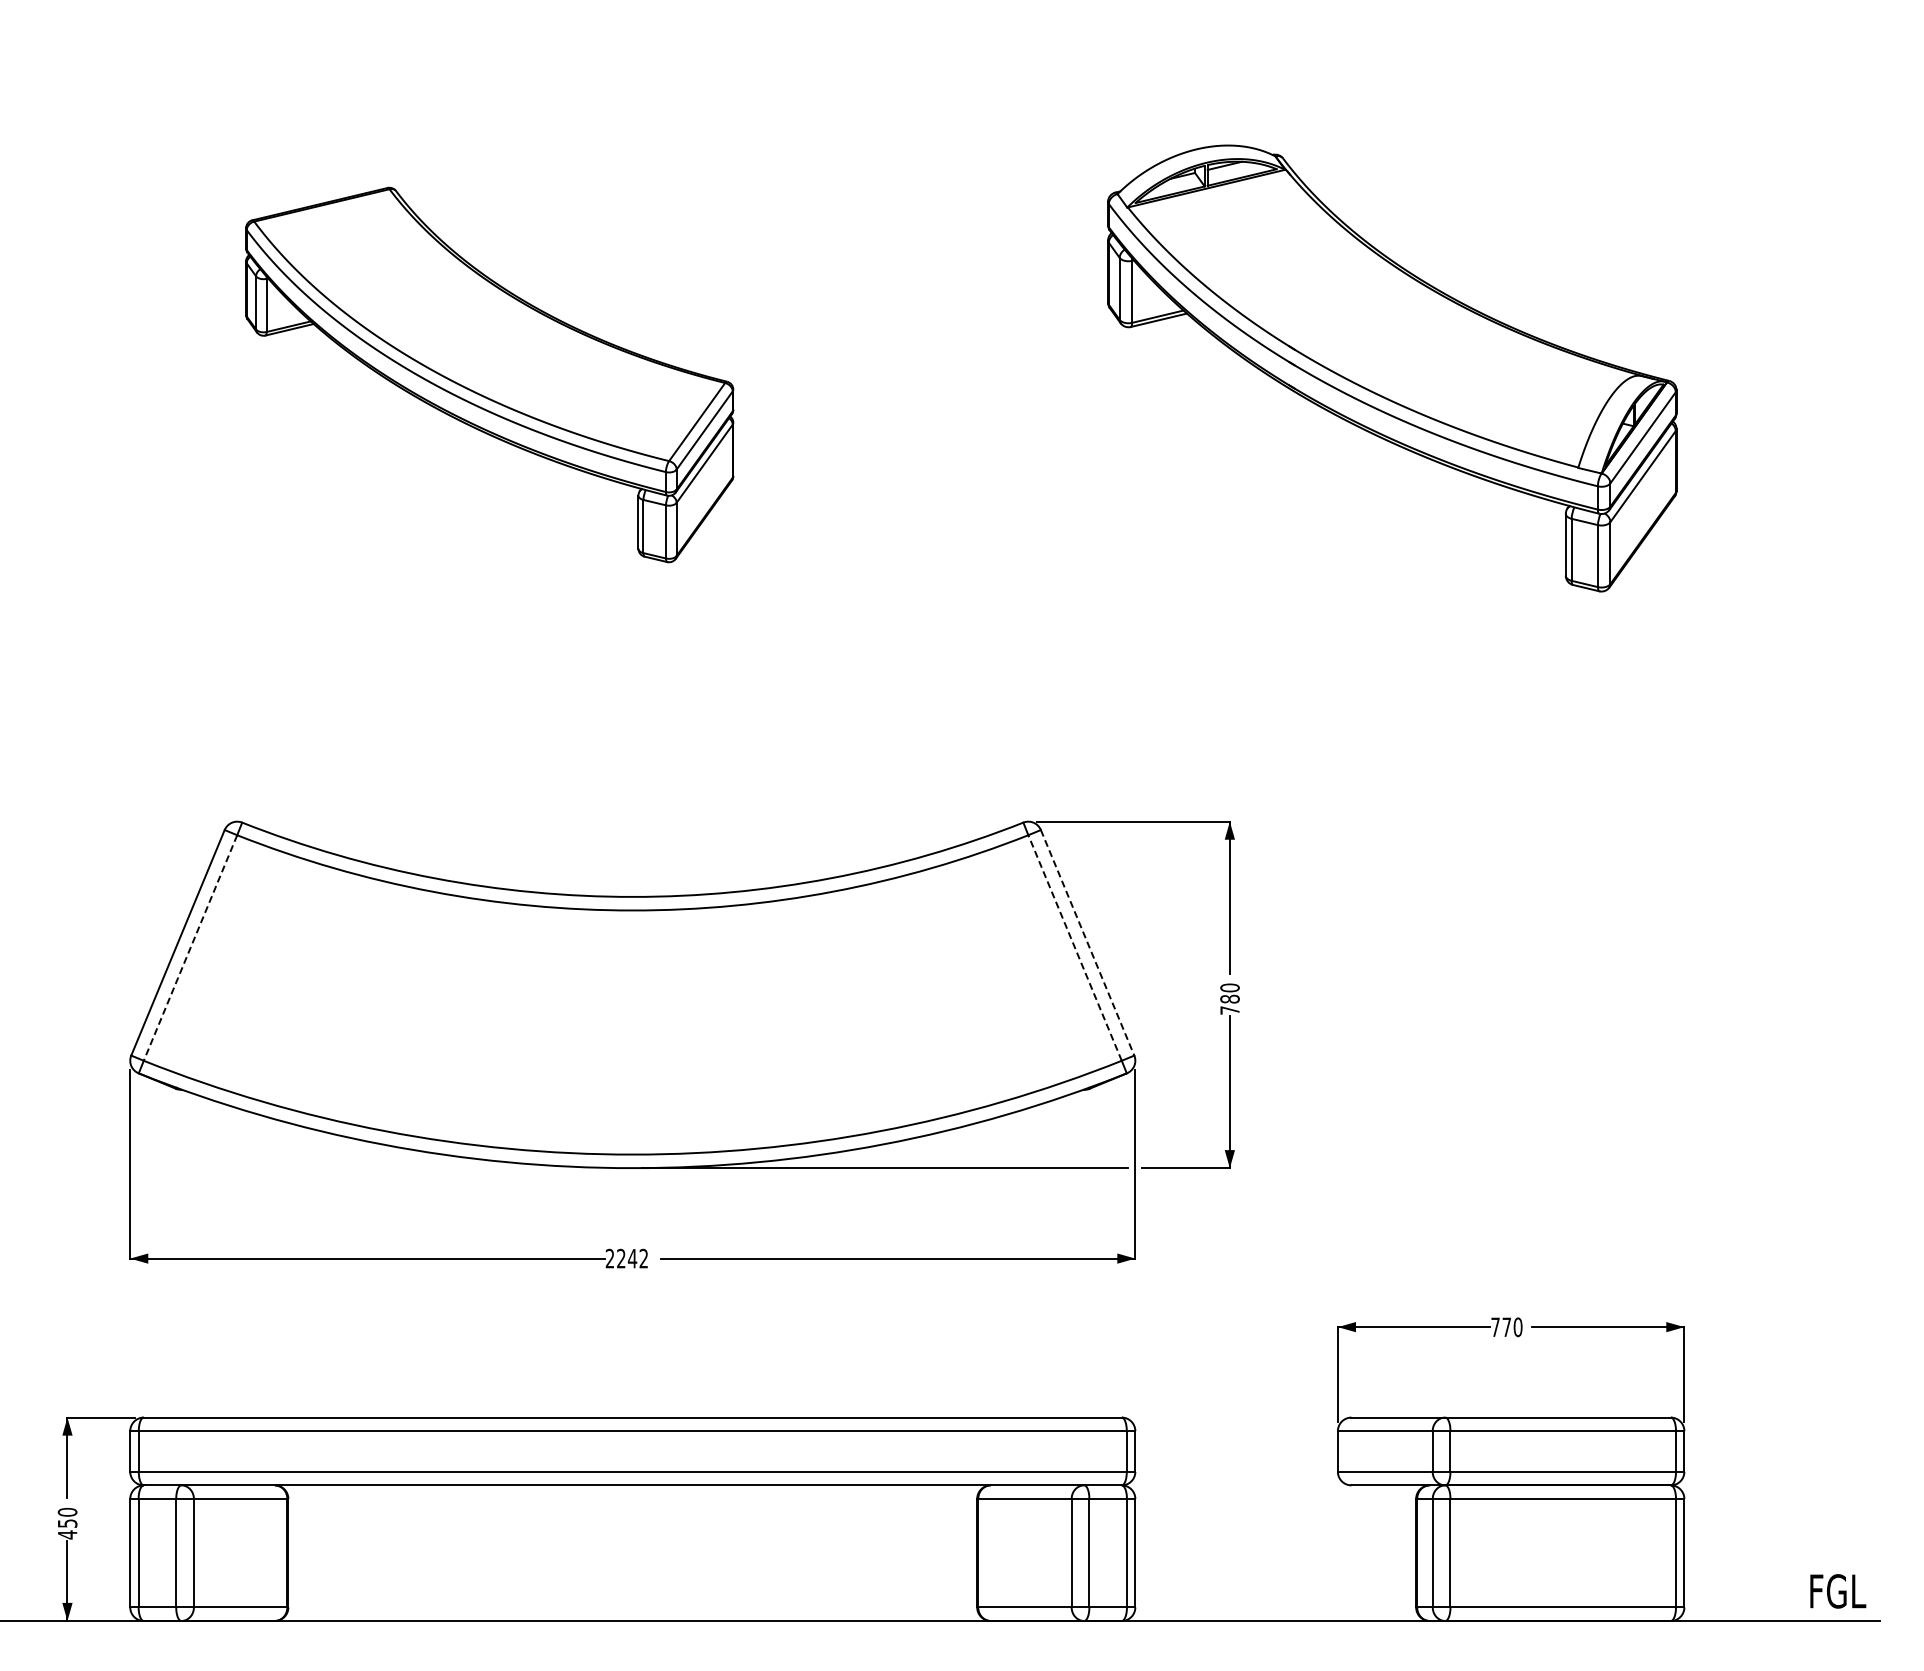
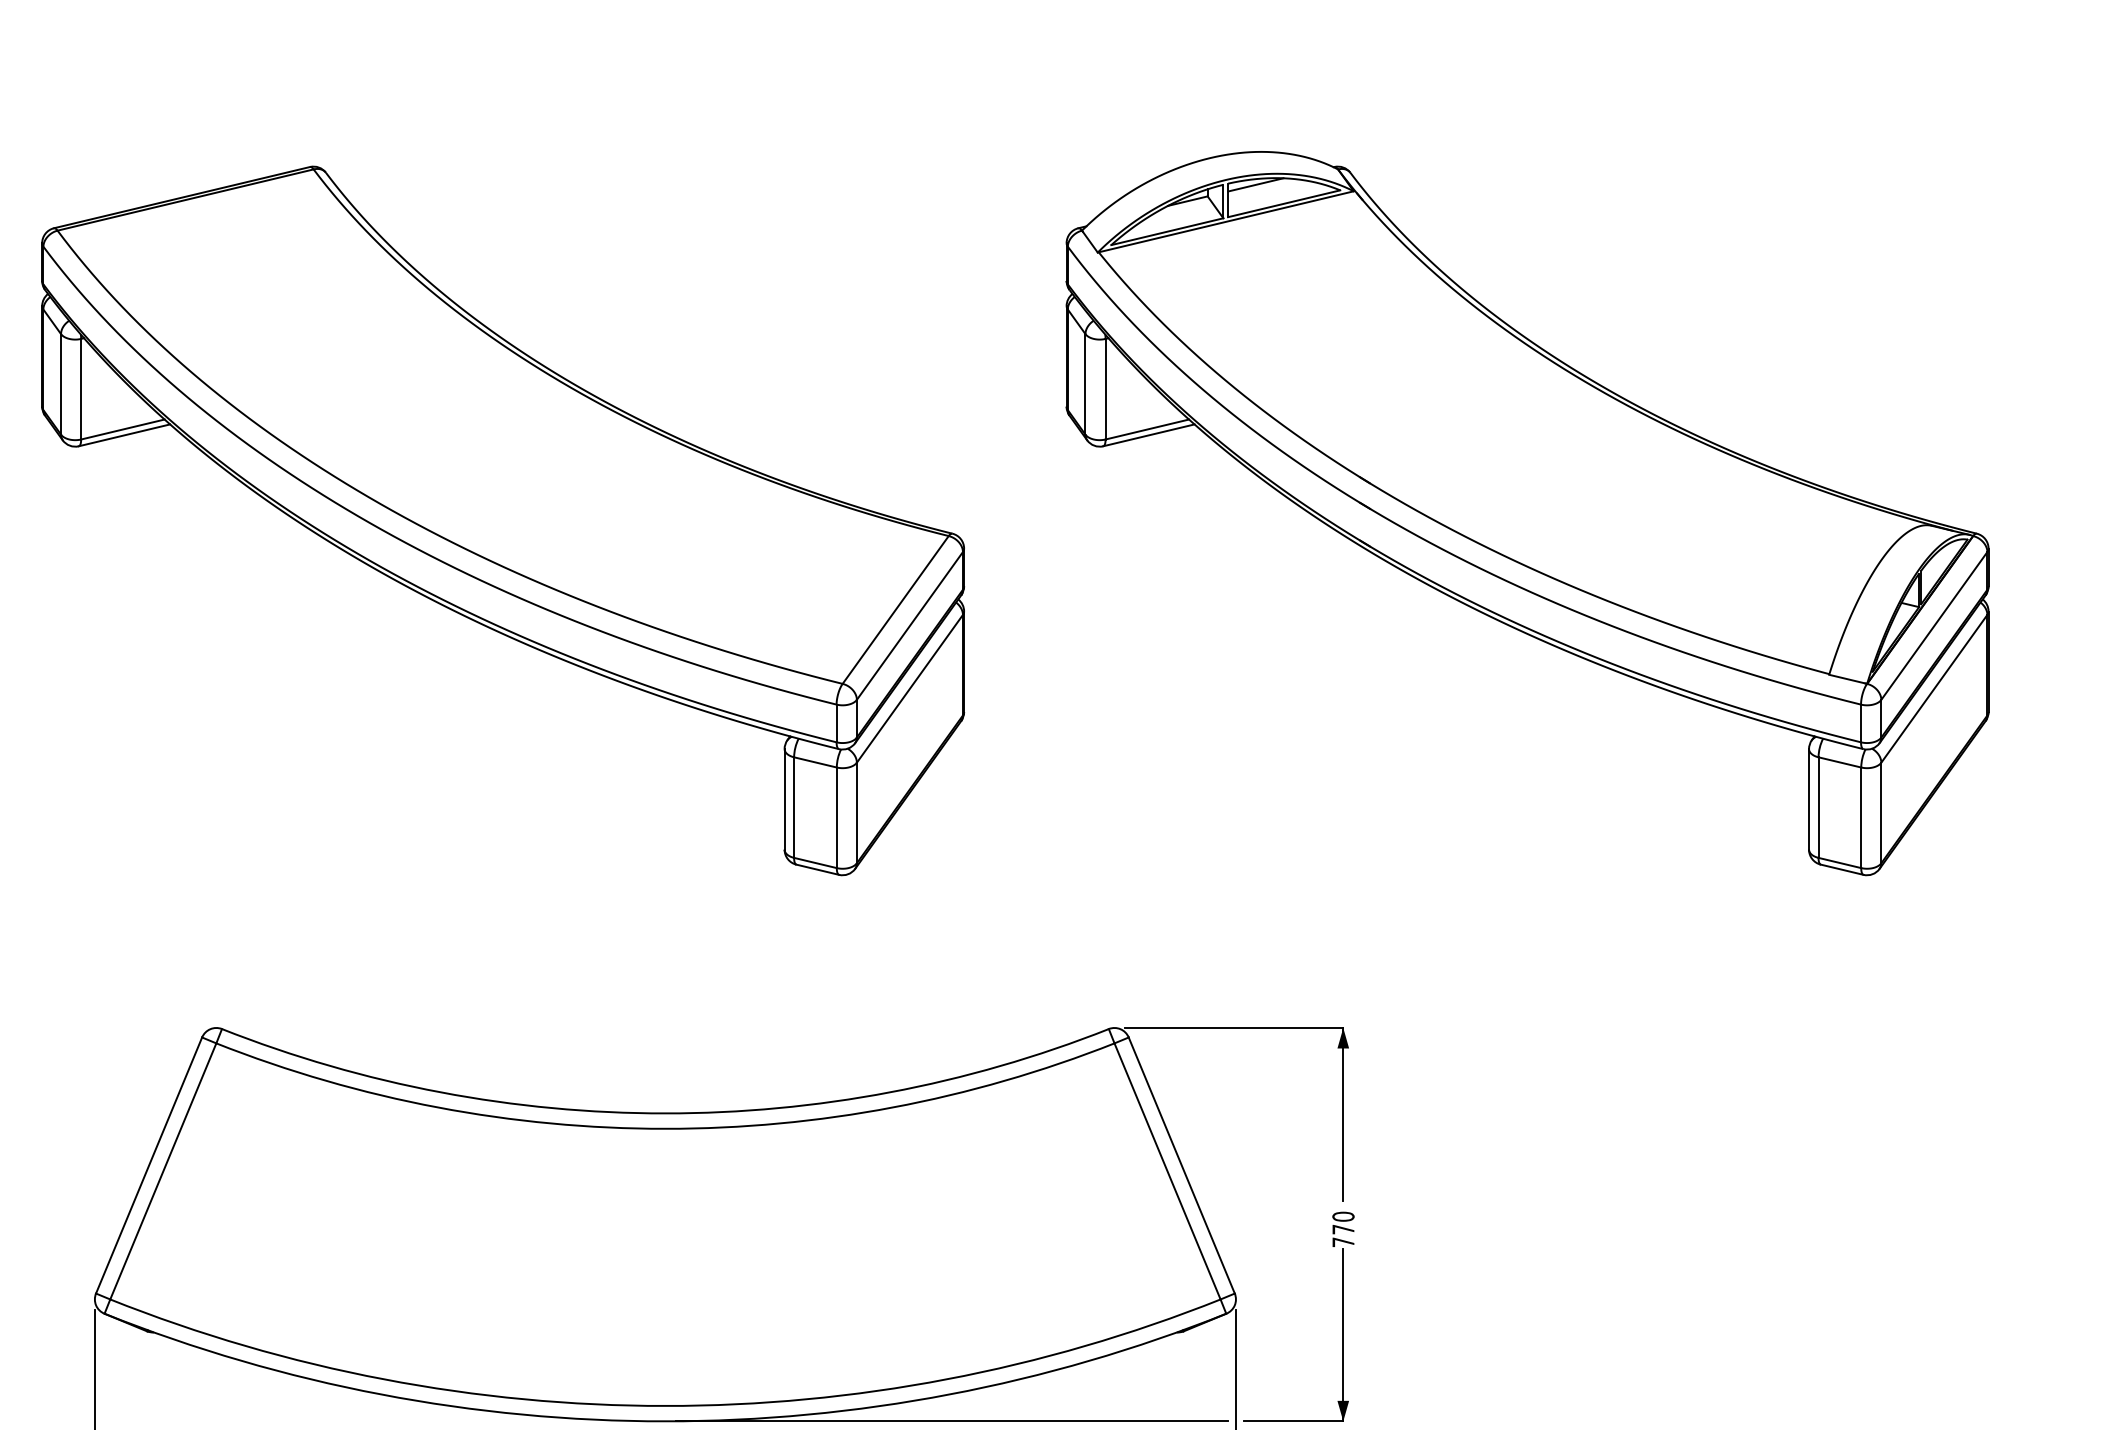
part: (1392, 368) -> (1527, 513), size x1.43
part: (489, 374) -> (502, 520), size x1.67
line: (1087, 943) -> (1181, 1166), dashed -> solid
line: (1074, 947) -> (1166, 1170), dashed -> solid
line: (190, 948) -> (163, 1171), dashed -> solid
text: (1229, 998) -> (1342, 1228), 780 -> 770

